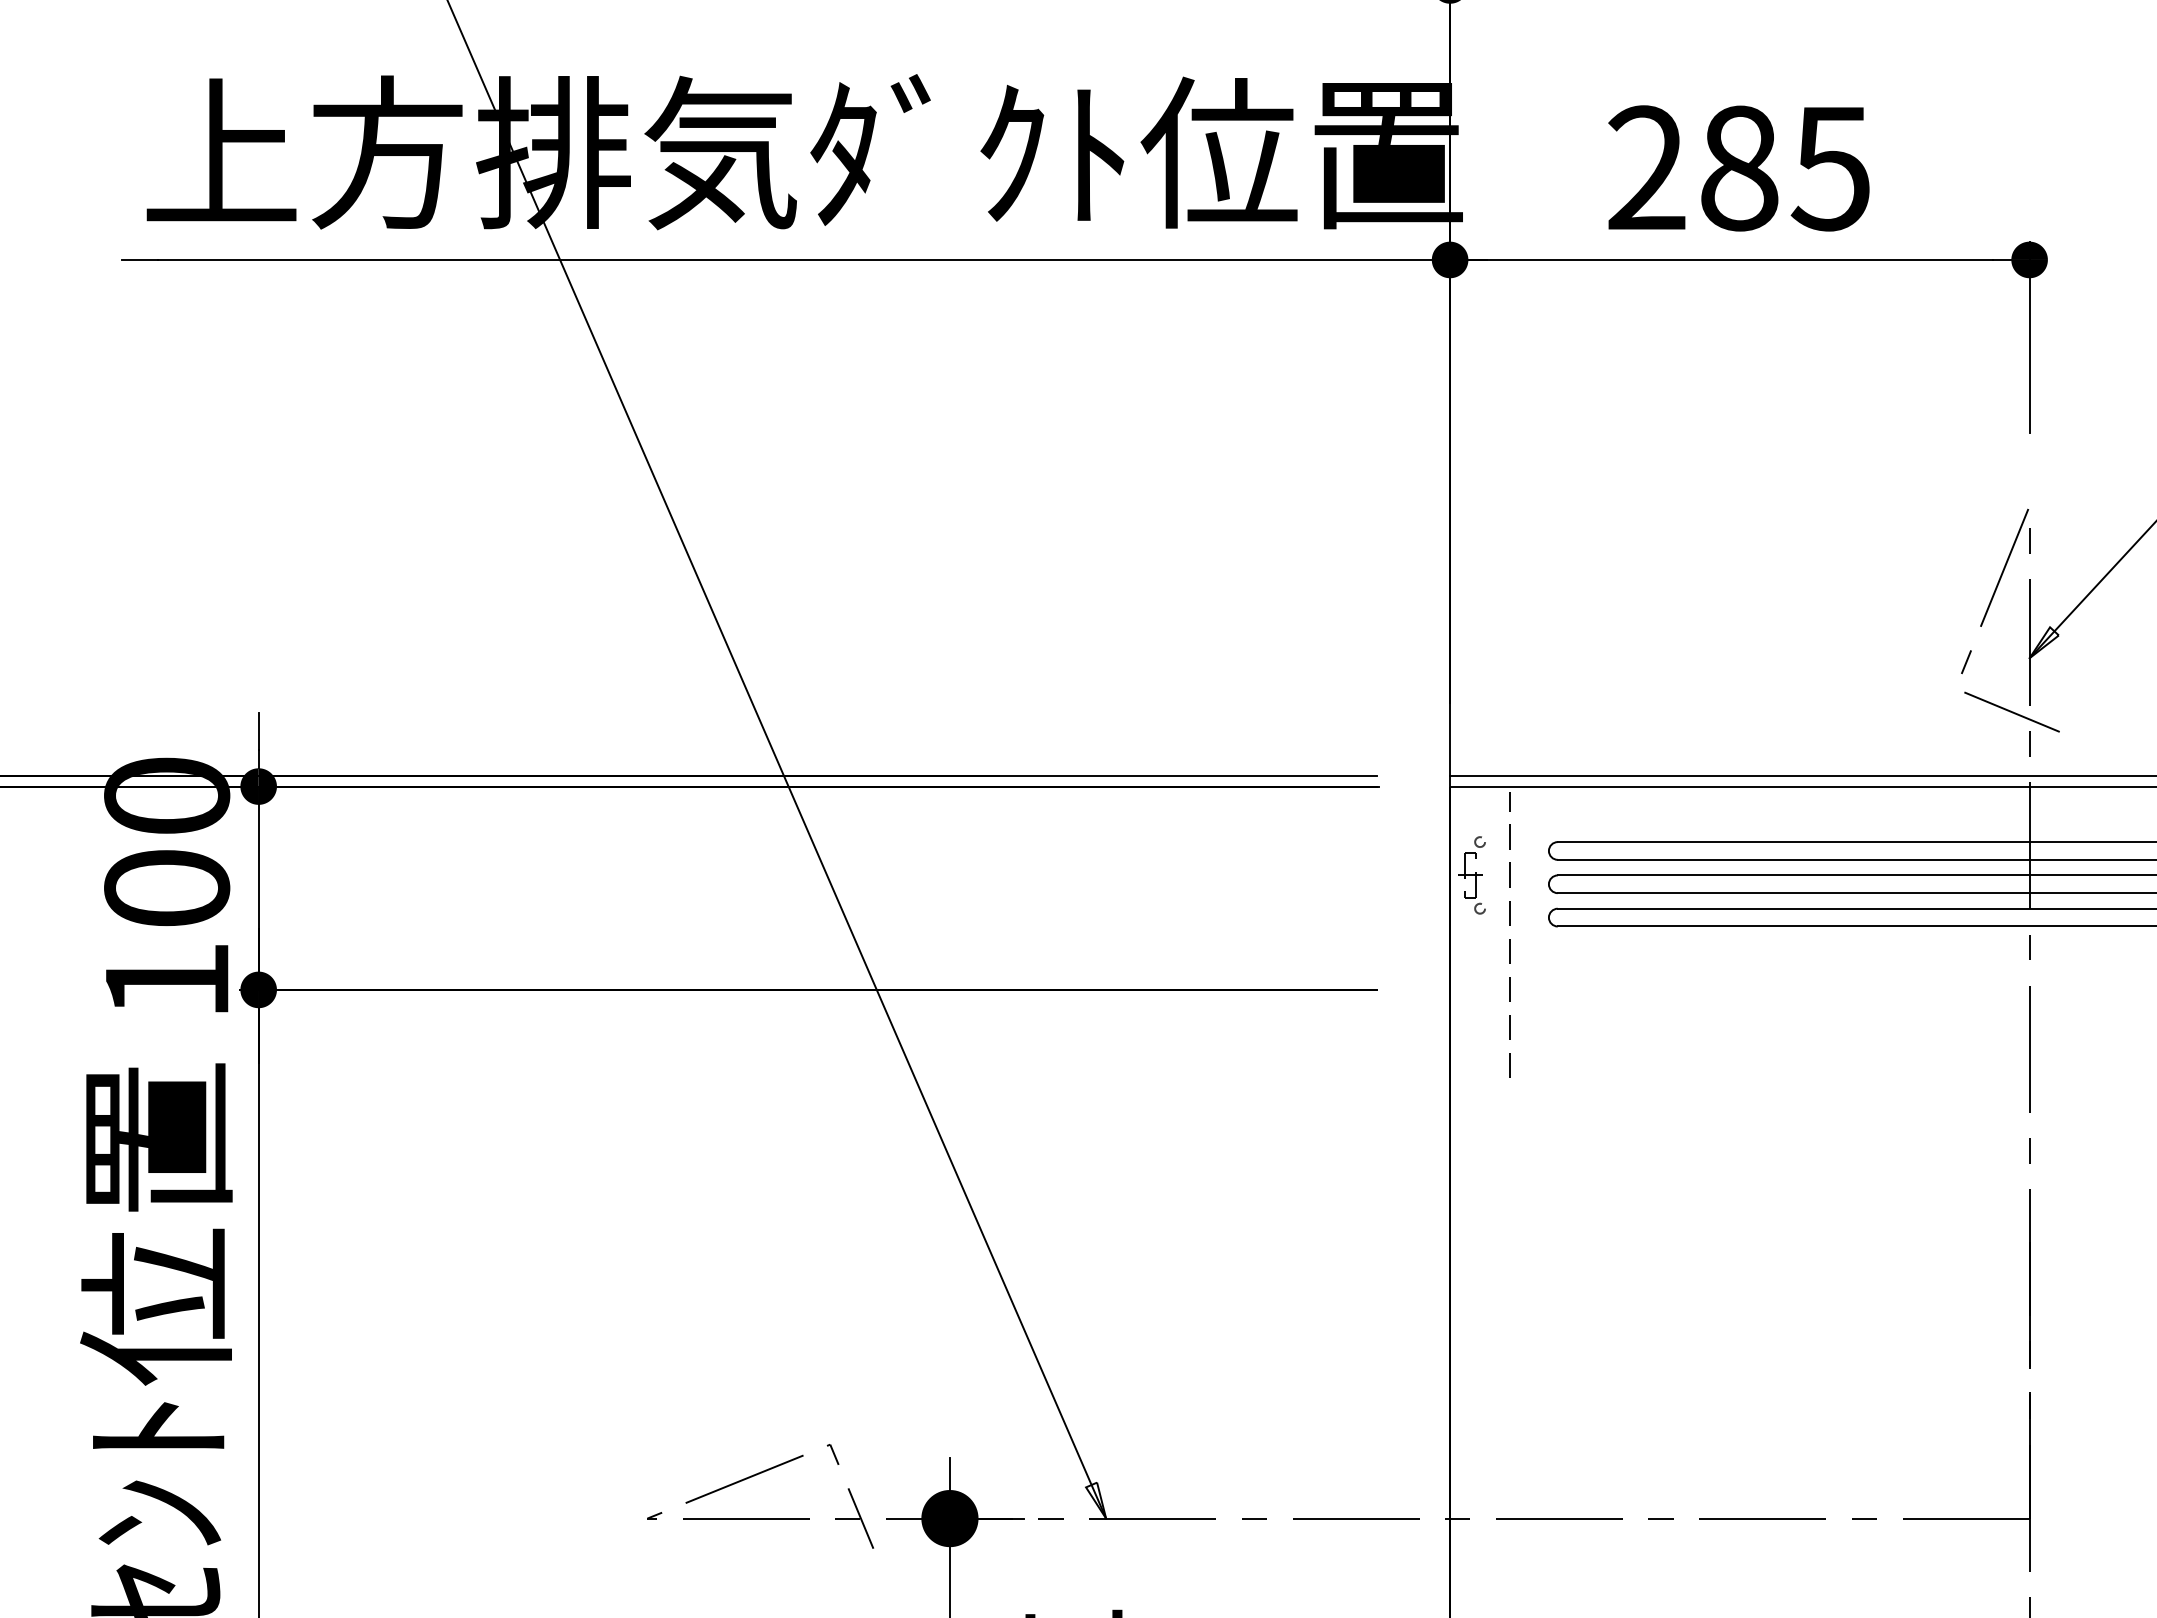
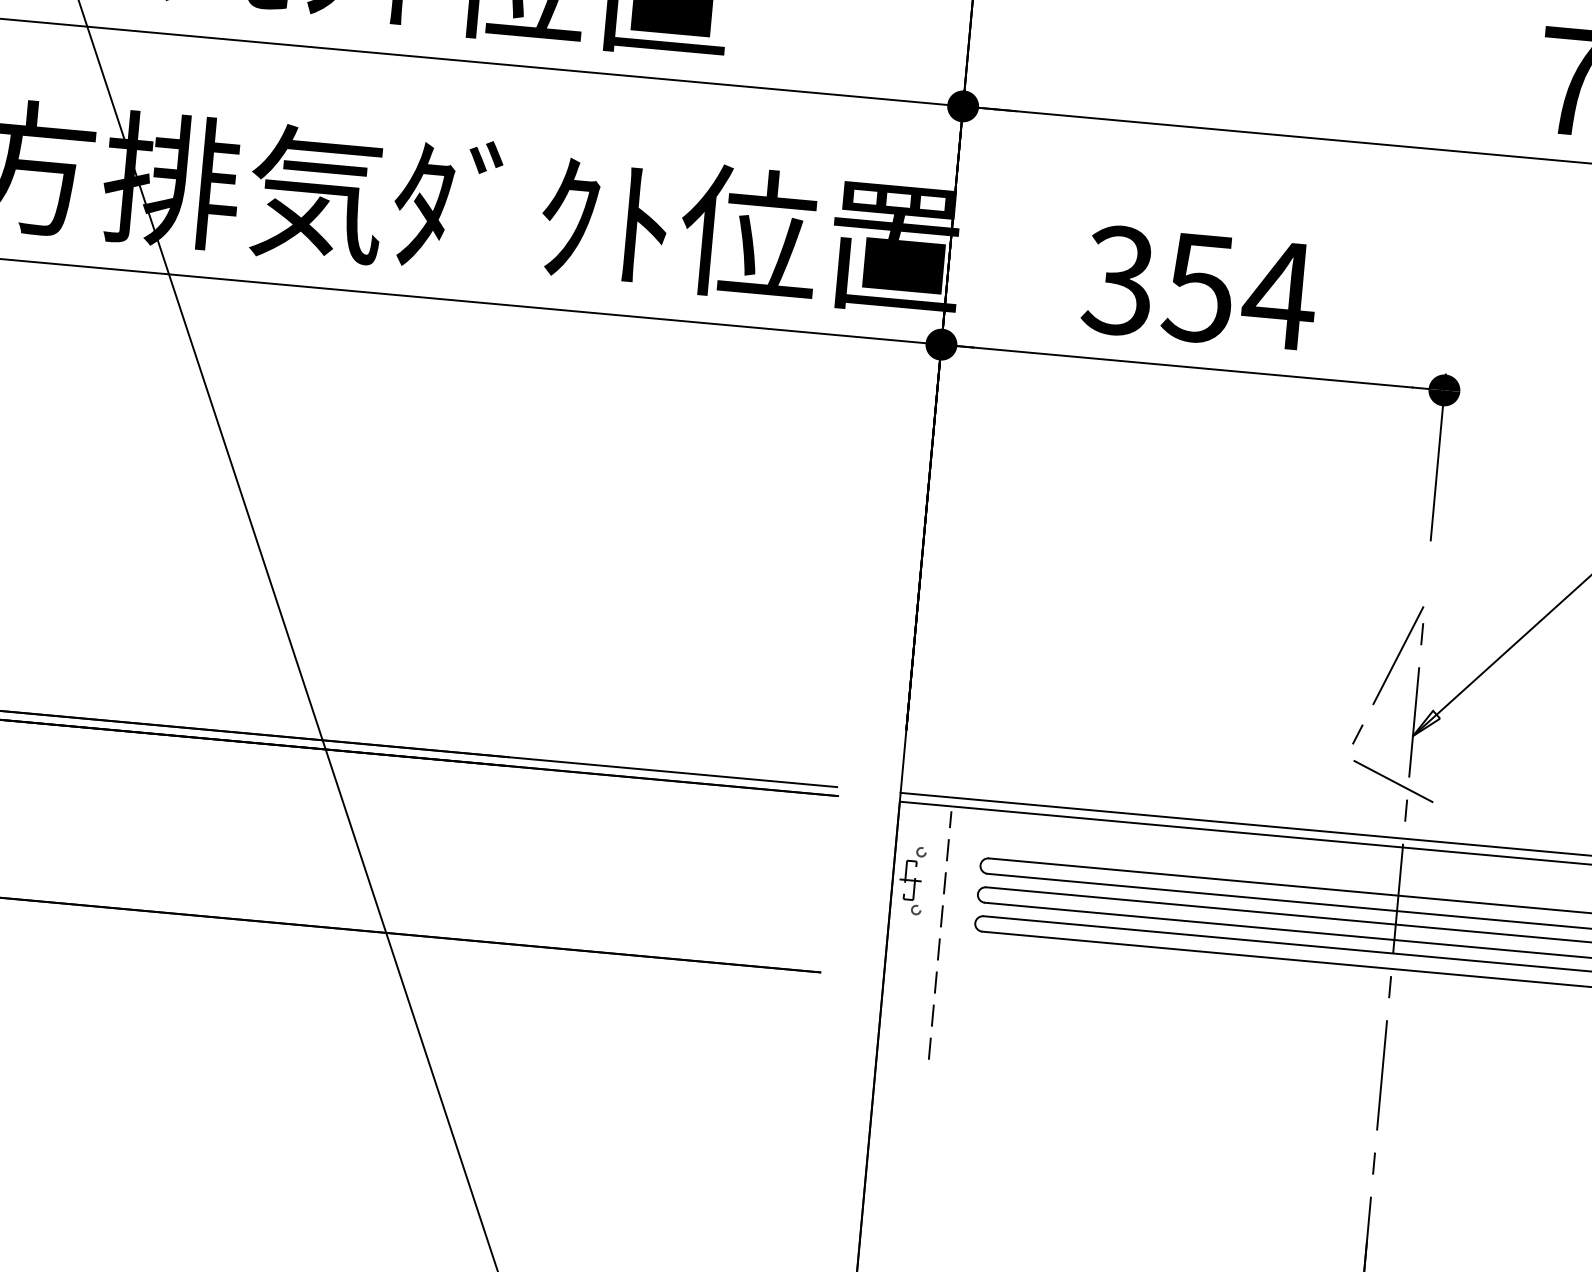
text: (1739, 168) -> (1199, 288), 285 -> 354

